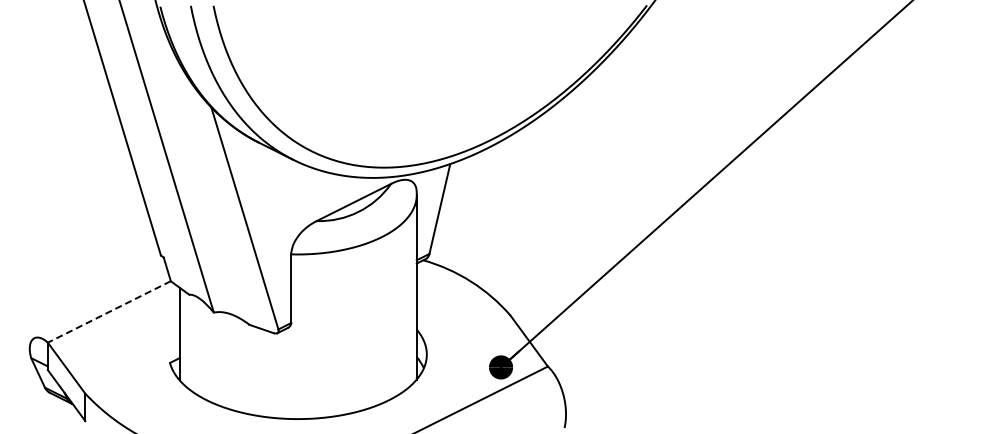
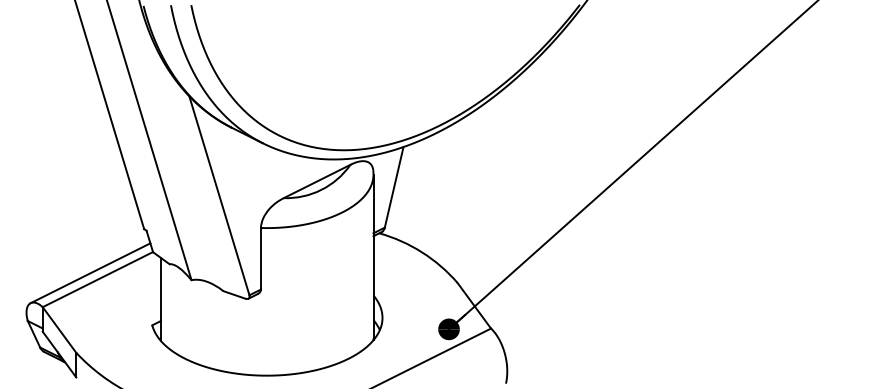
line: (100, 304) -> (89, 272), added
line: (109, 311) -> (98, 279), dashed -> solid

